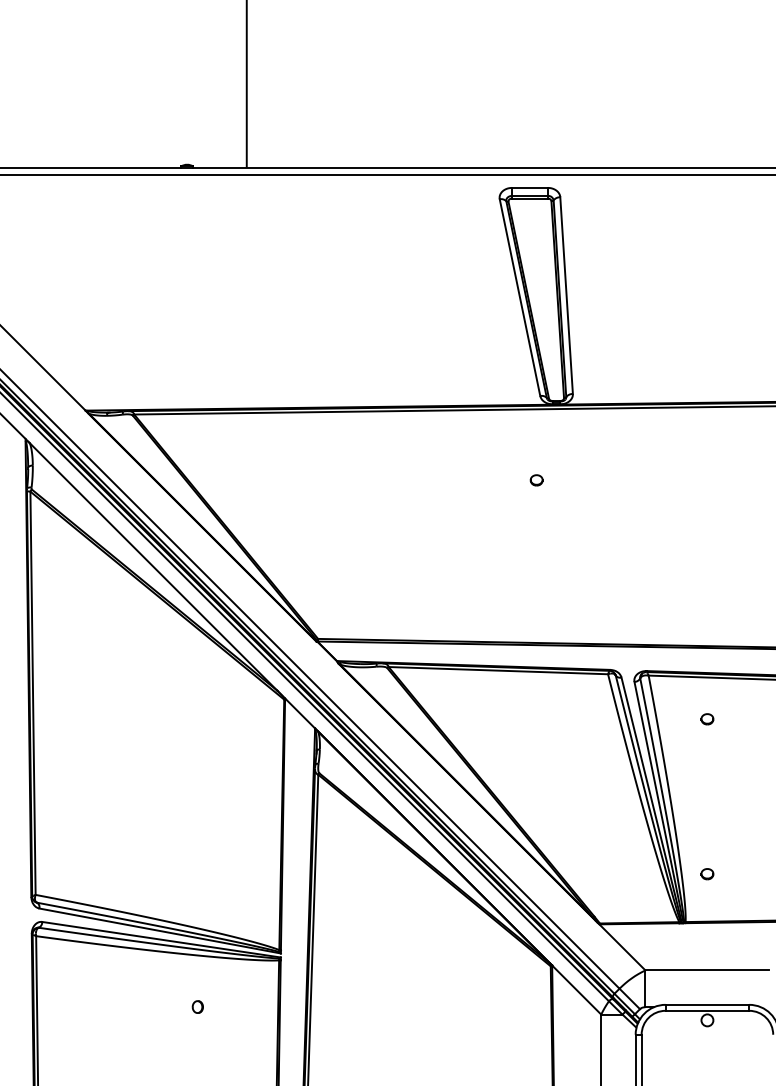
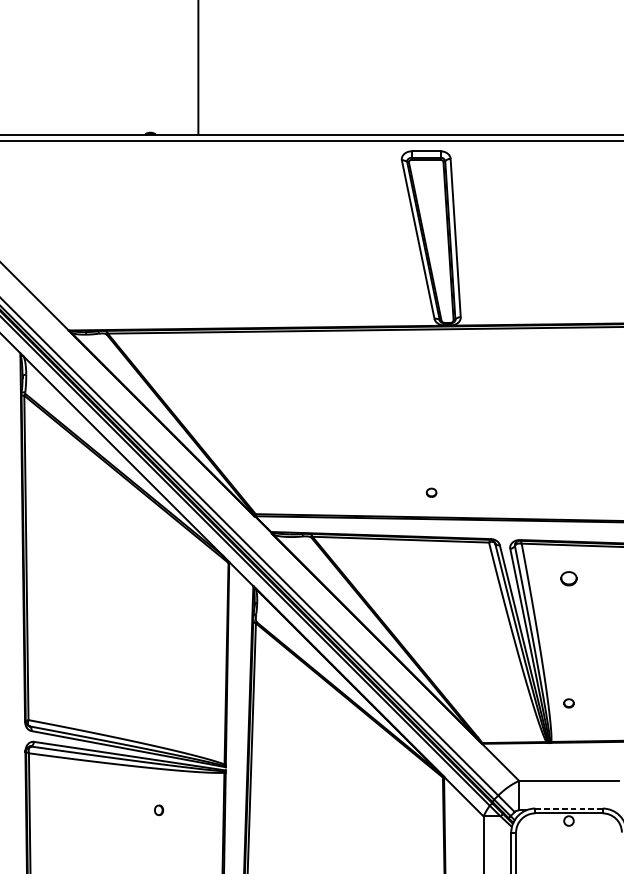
part: (536, 480) -> (431, 492), moved
part: (707, 719) -> (569, 578), size x1.6
line: (707, 1004) -> (569, 808), solid -> dashed

